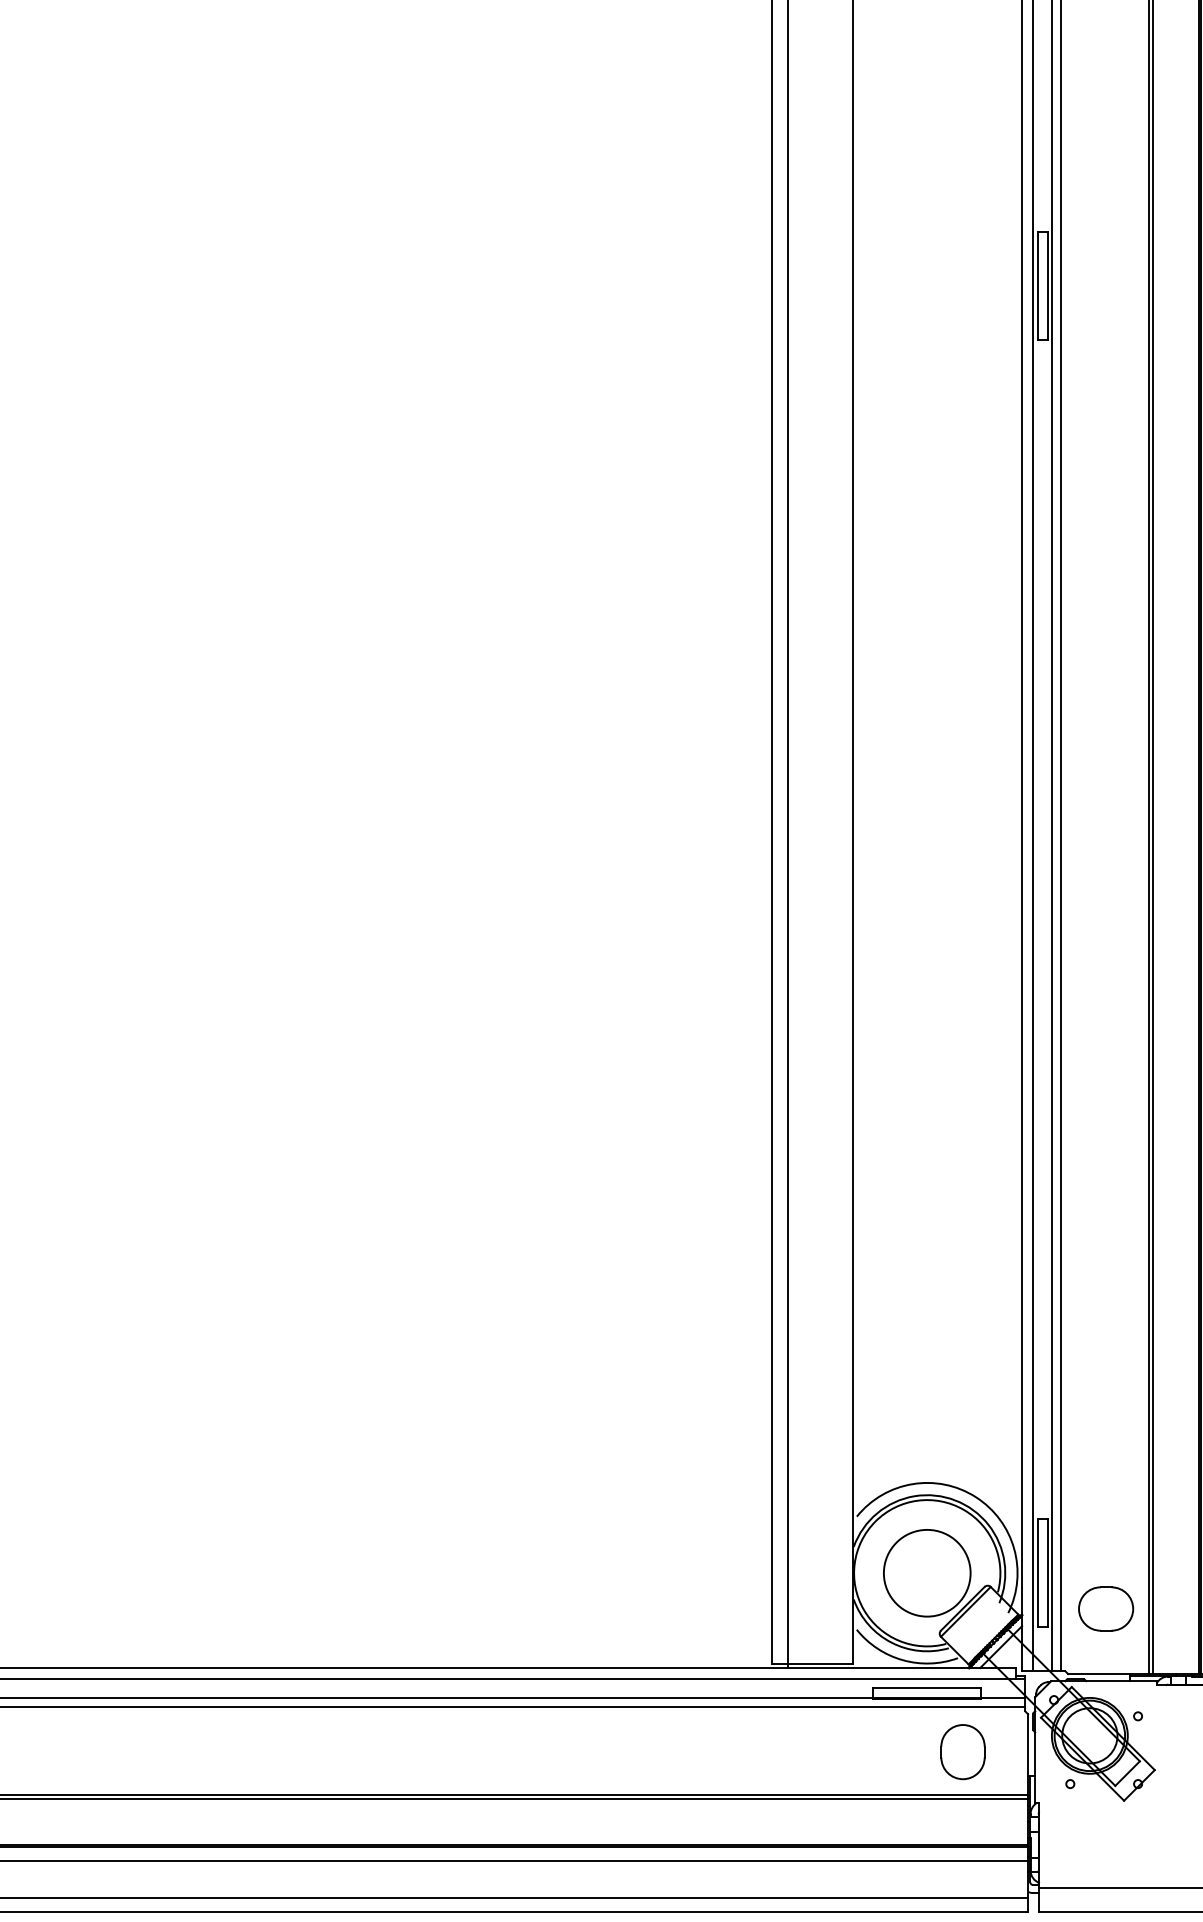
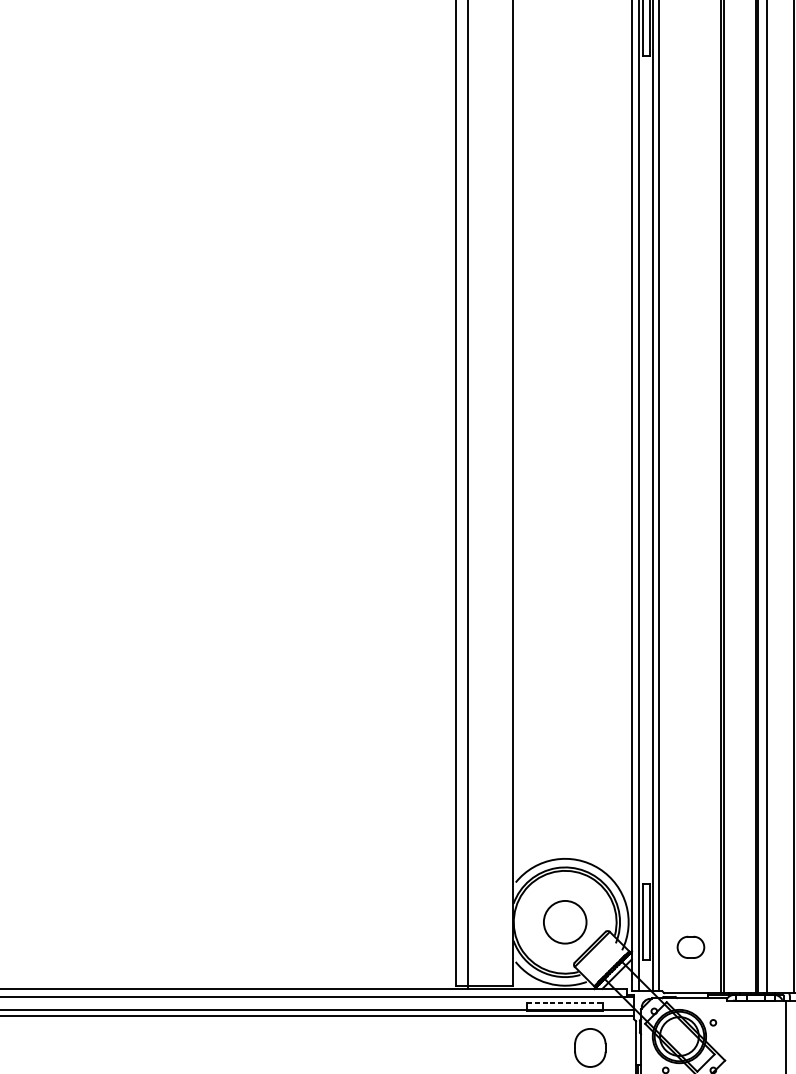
circle: (926, 1572) -> (564, 921), size x0.7
part: (1106, 1608) -> (691, 947), size x0.7
line: (927, 1688) -> (565, 1003), solid -> dashed

